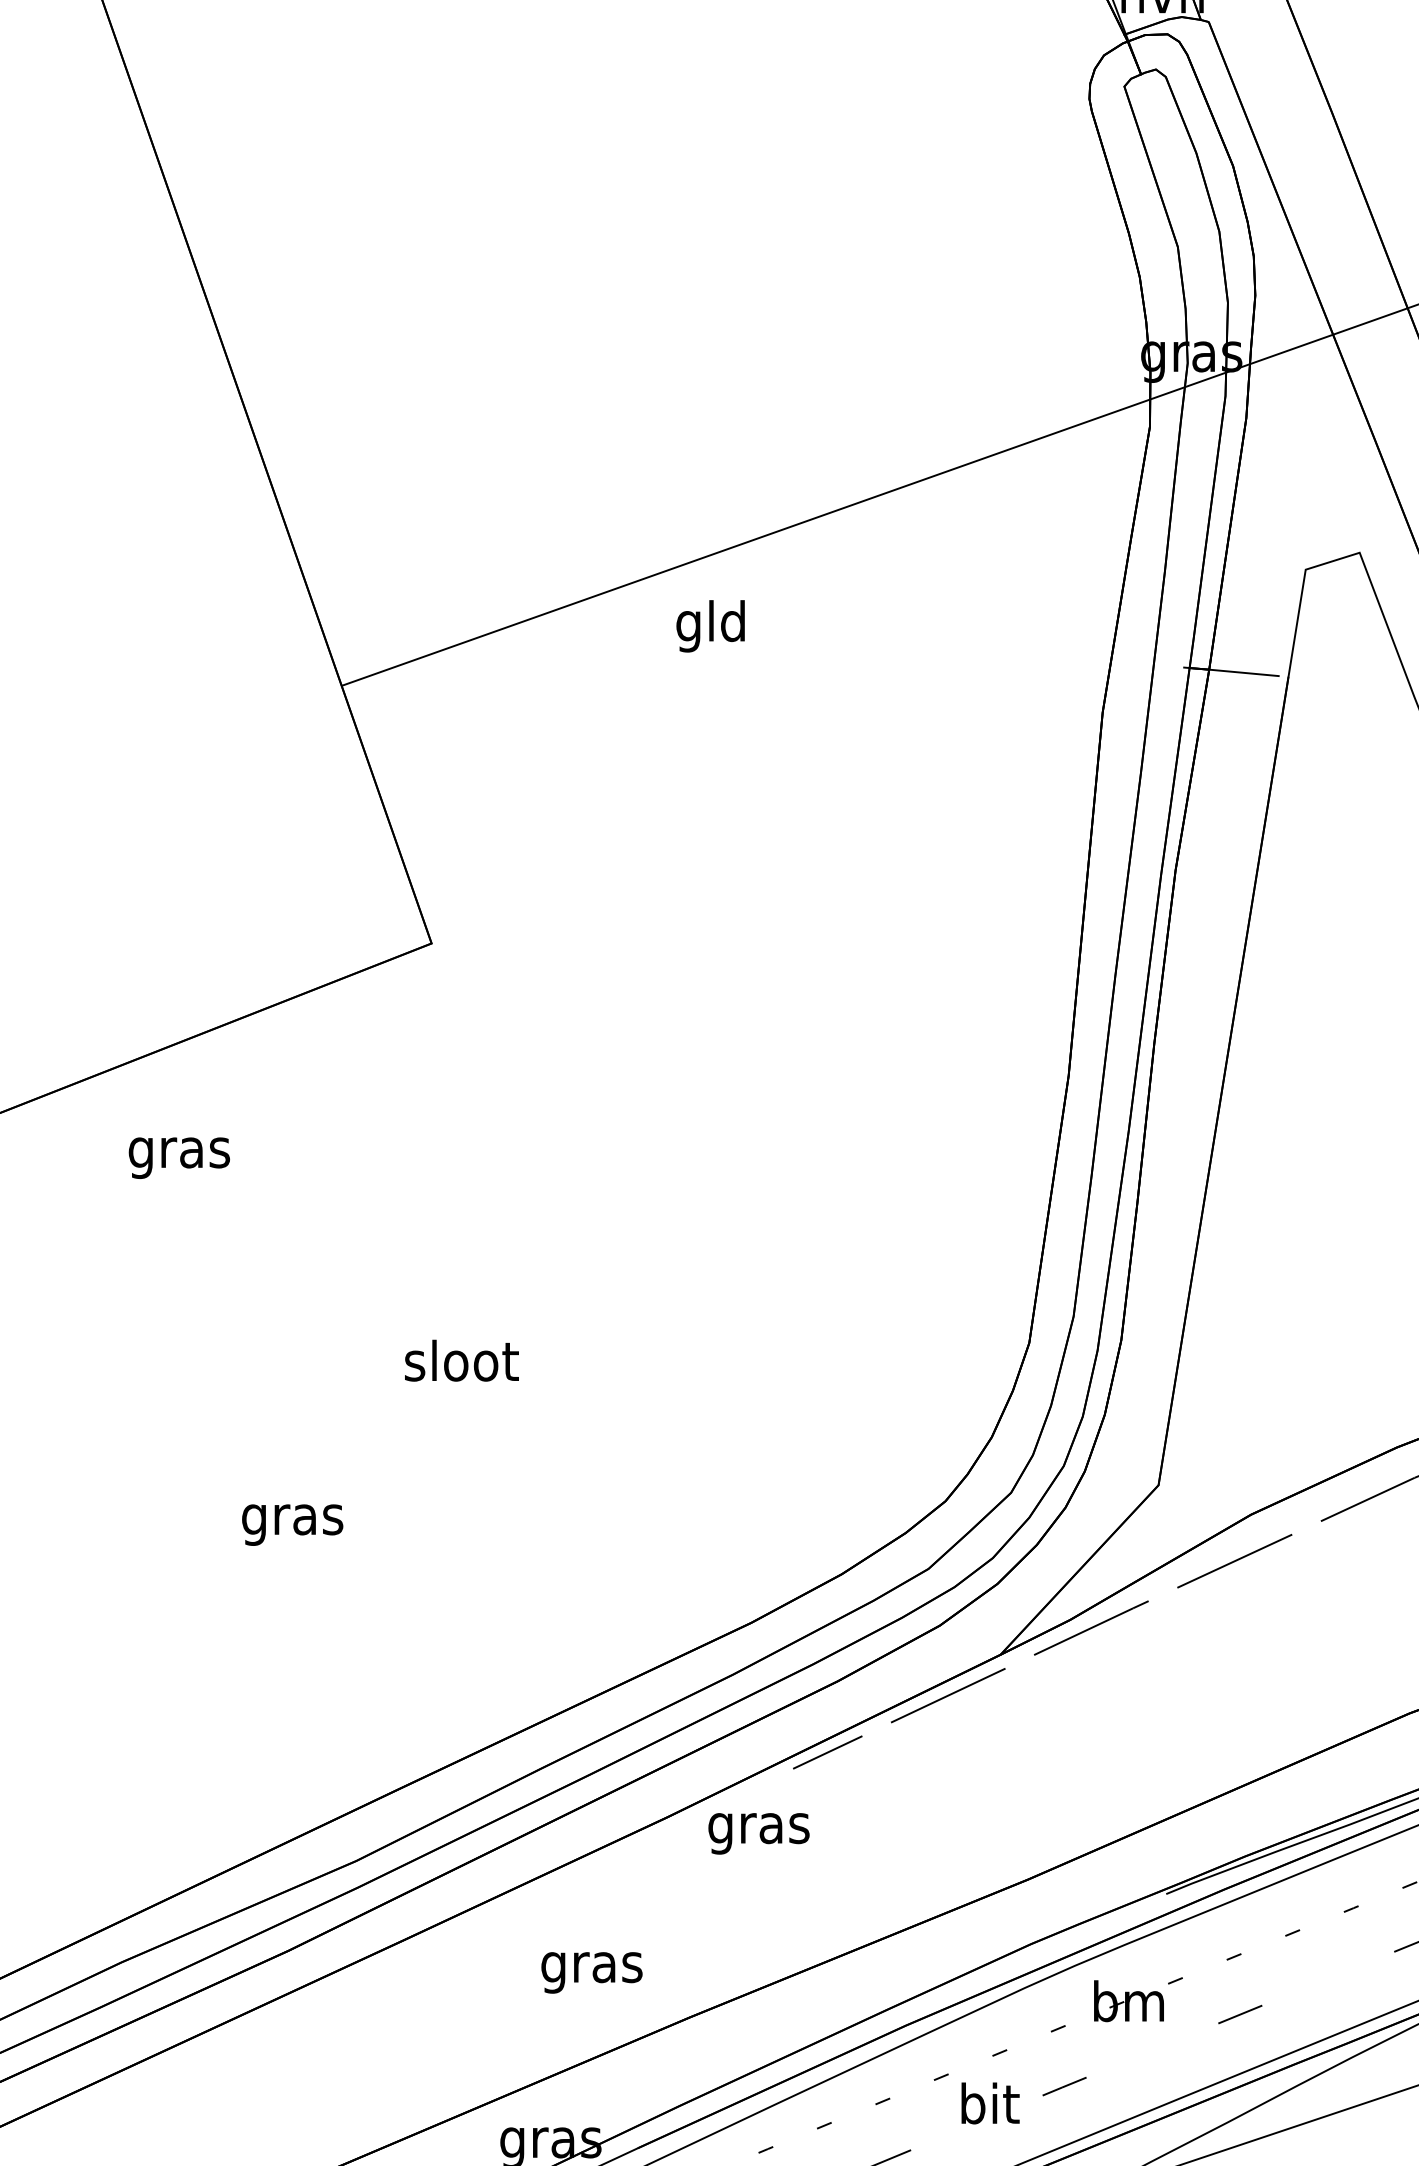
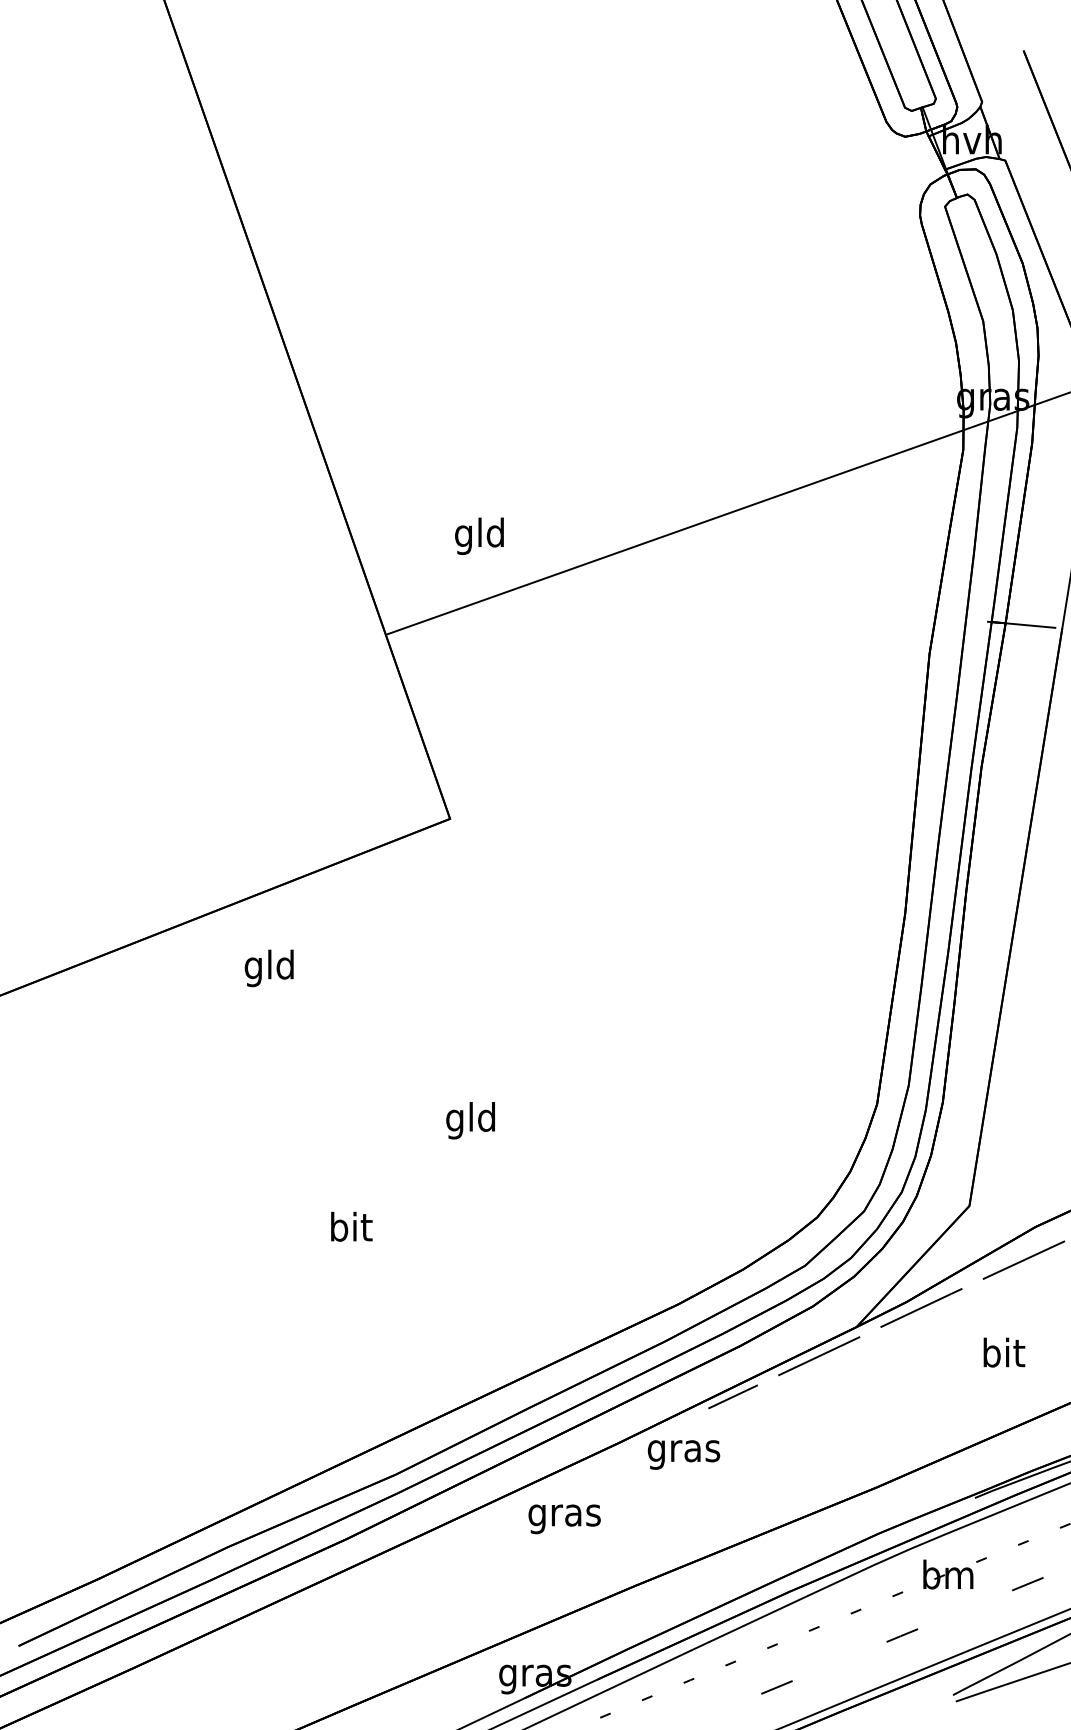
text: (710, 625) -> (479, 535), moved
text: (178, 1152) -> (269, 968), gras -> gld
text: (461, 1365) -> (471, 1120), sloot -> gld
text: (292, 1519) -> (350, 1230), gras -> bit
text: (591, 1973) -> (564, 1519), moved
text: (990, 2103) -> (1004, 1352), moved

